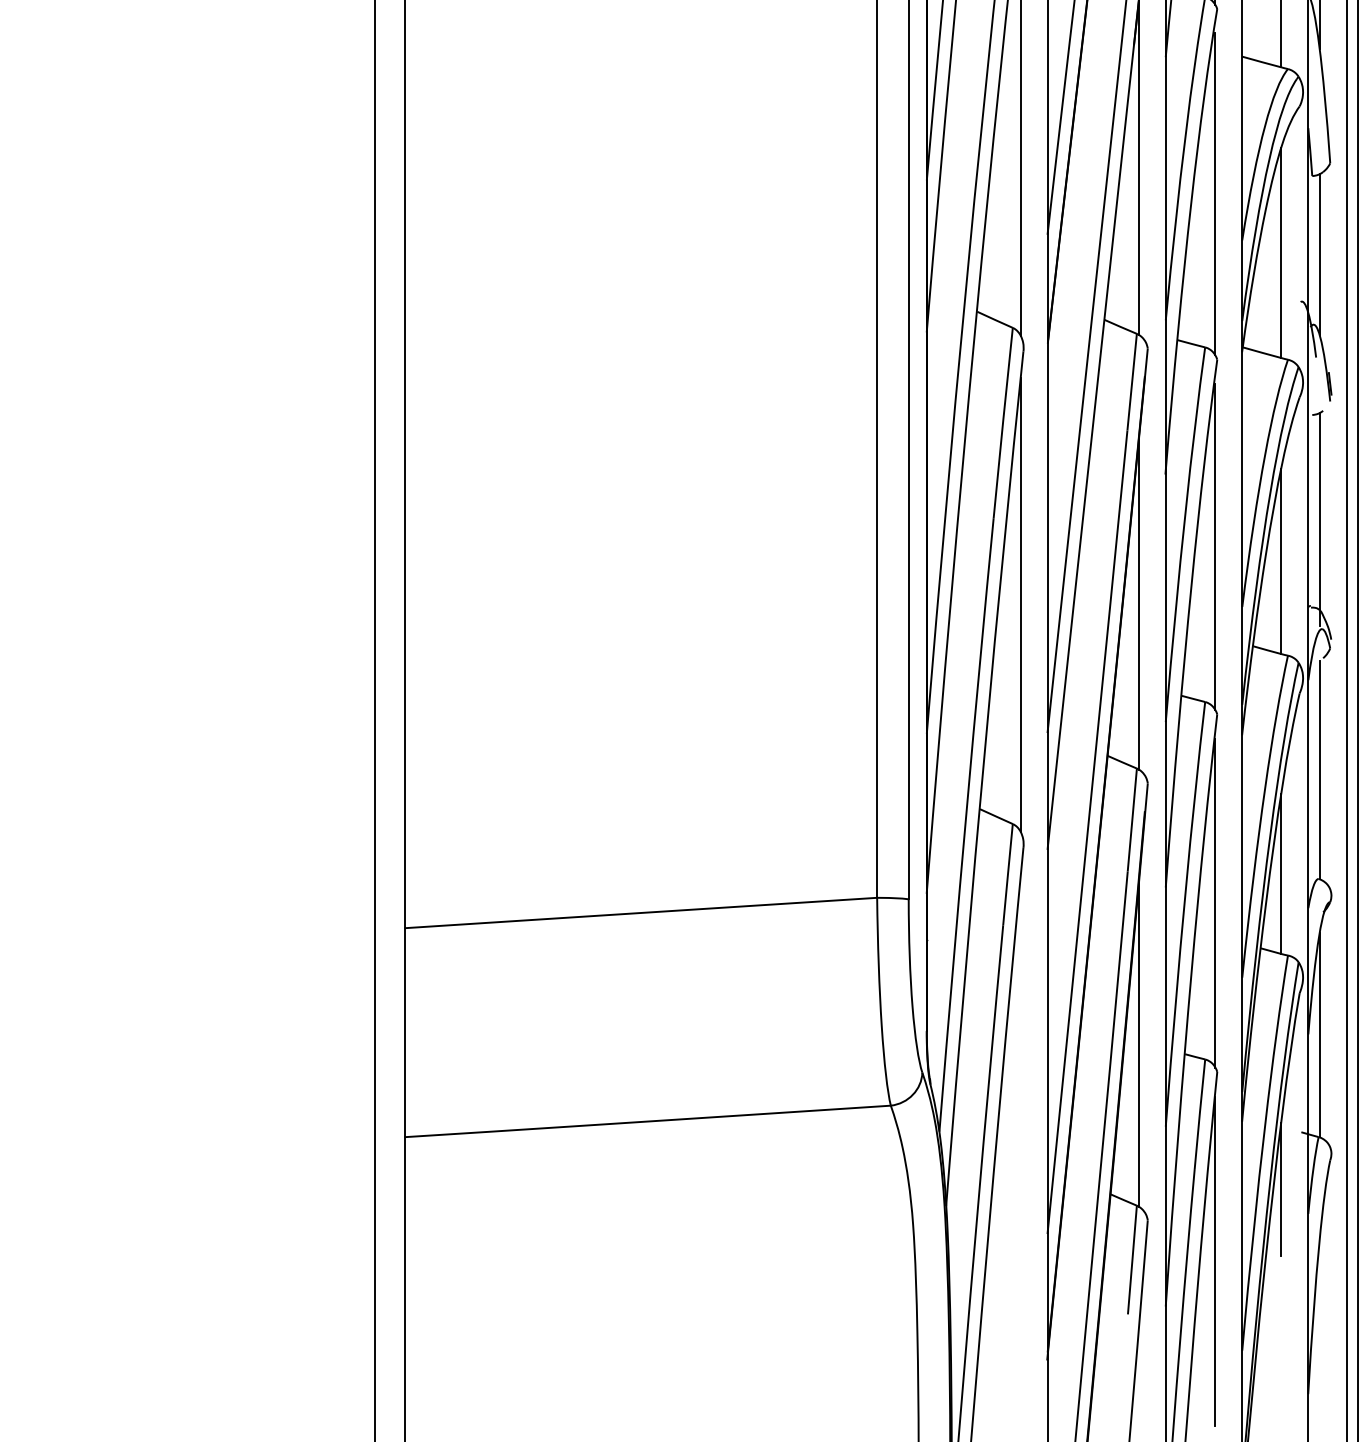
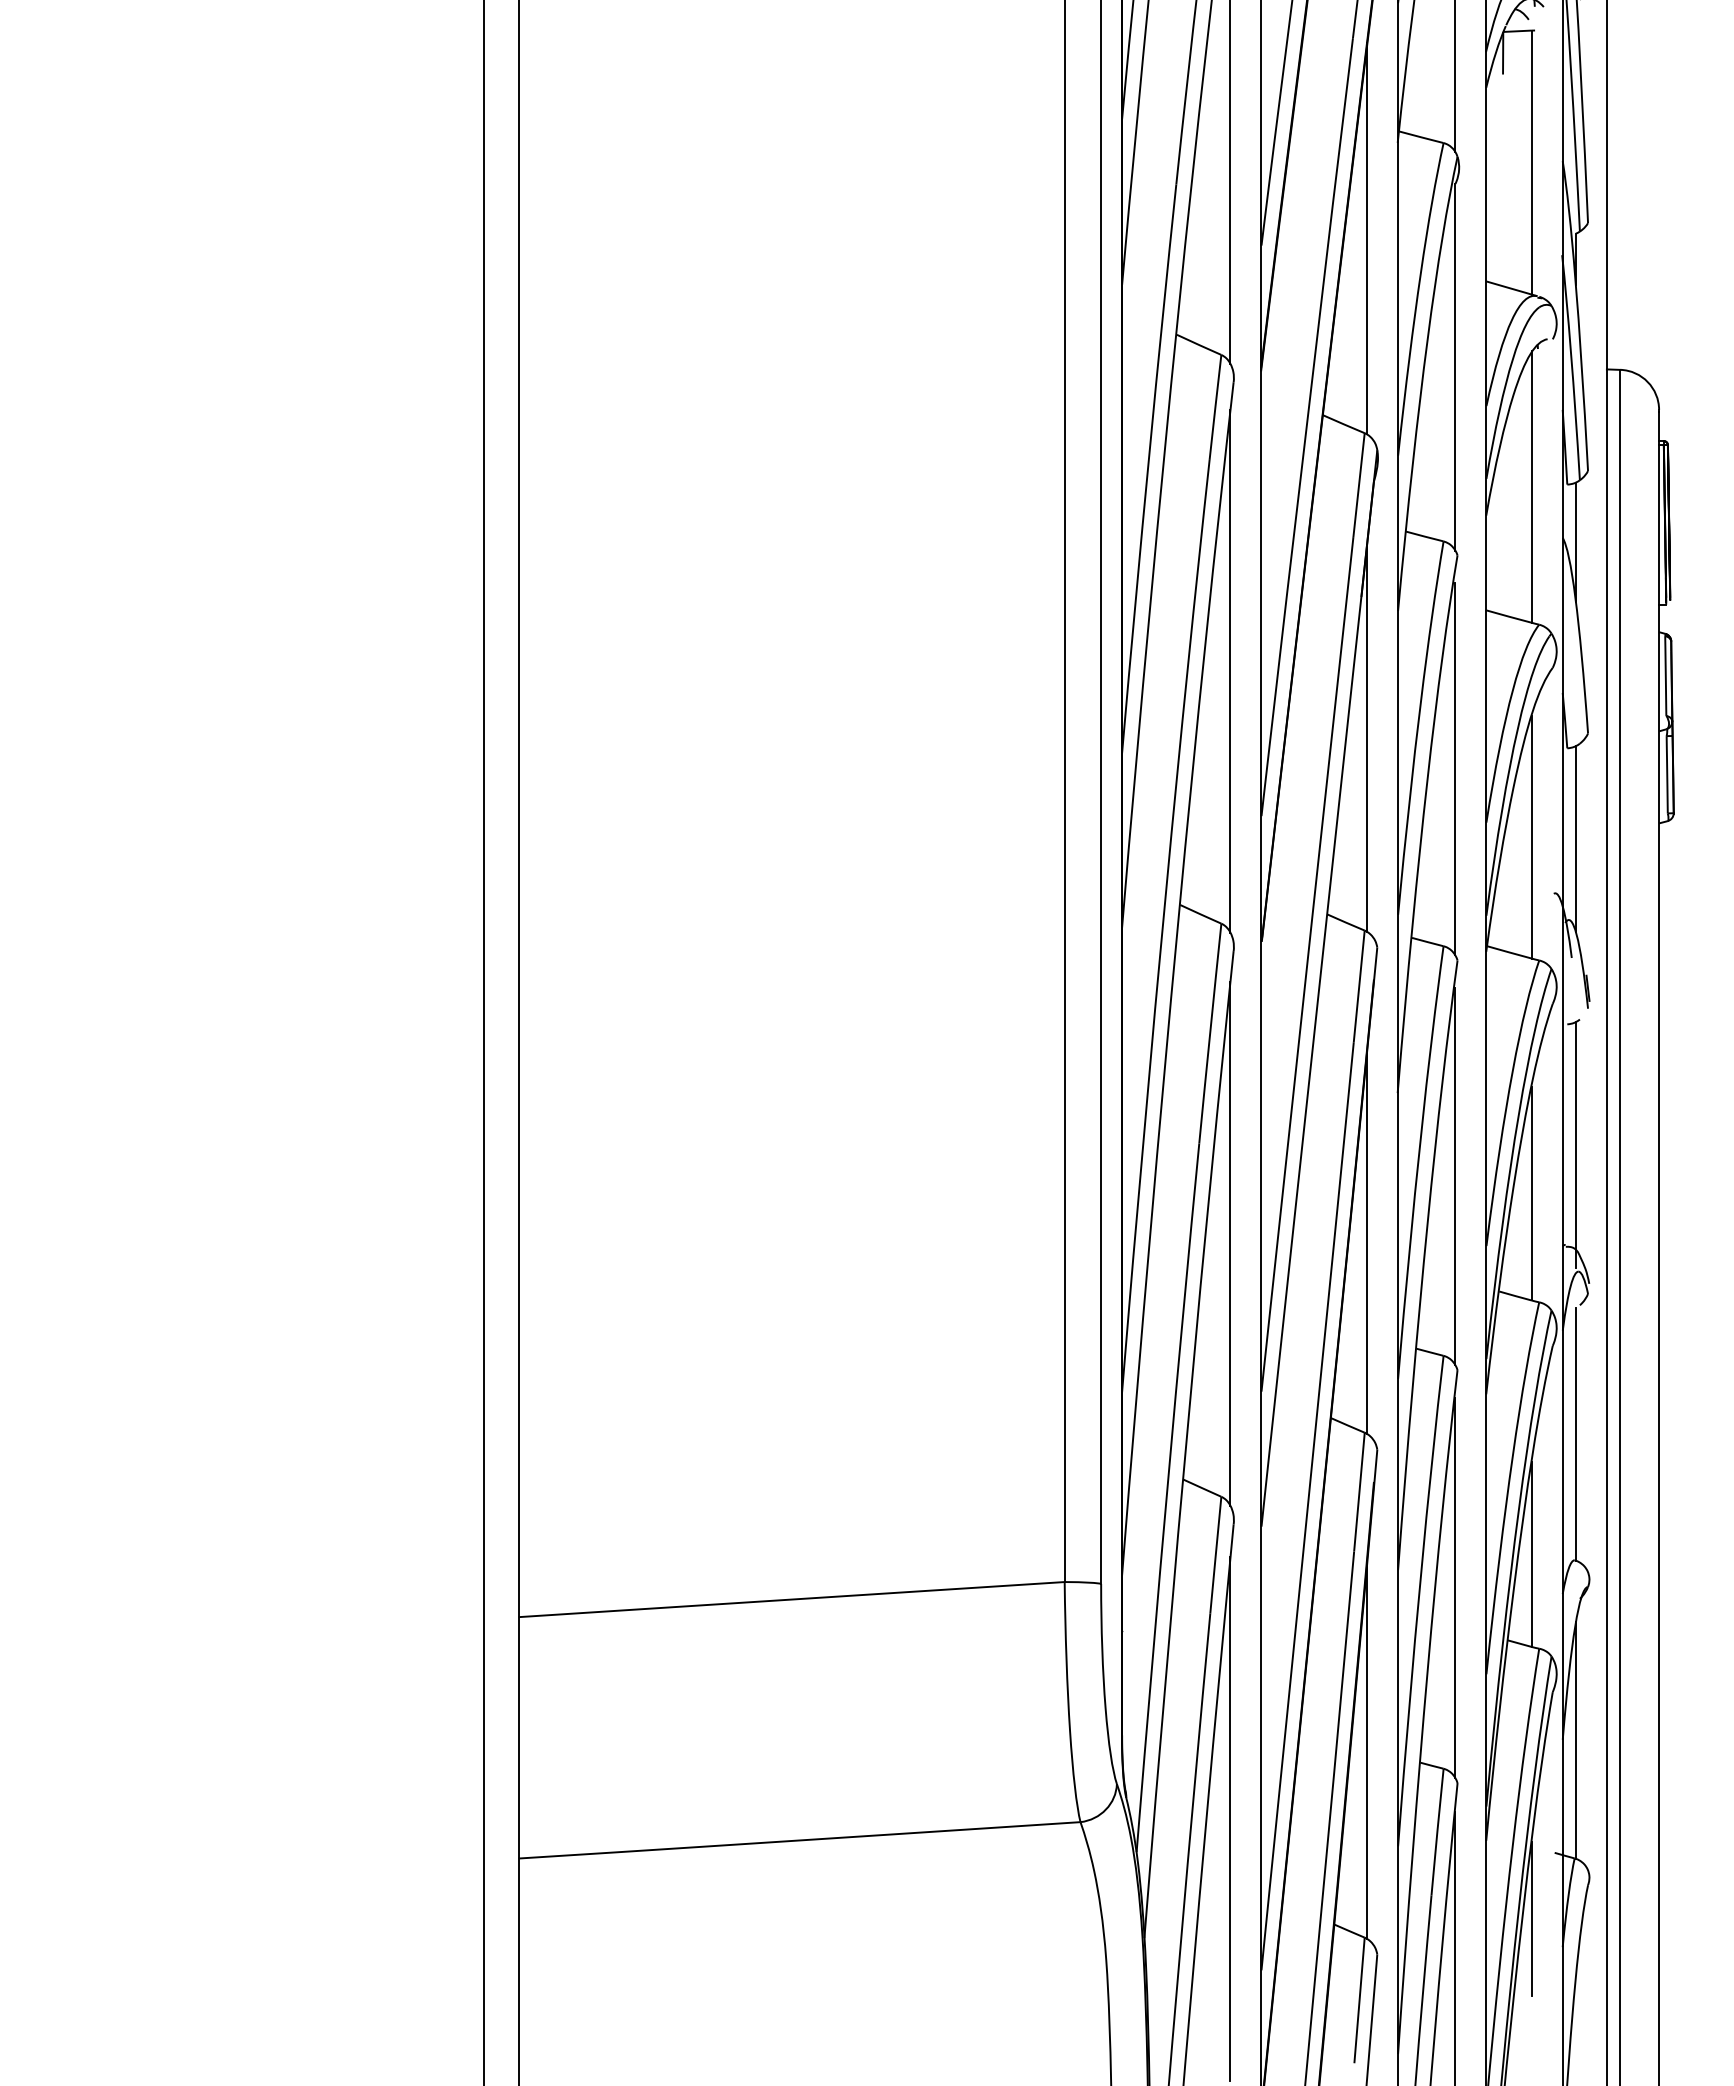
line: (1020, 1103) -> (1230, 1819), added

